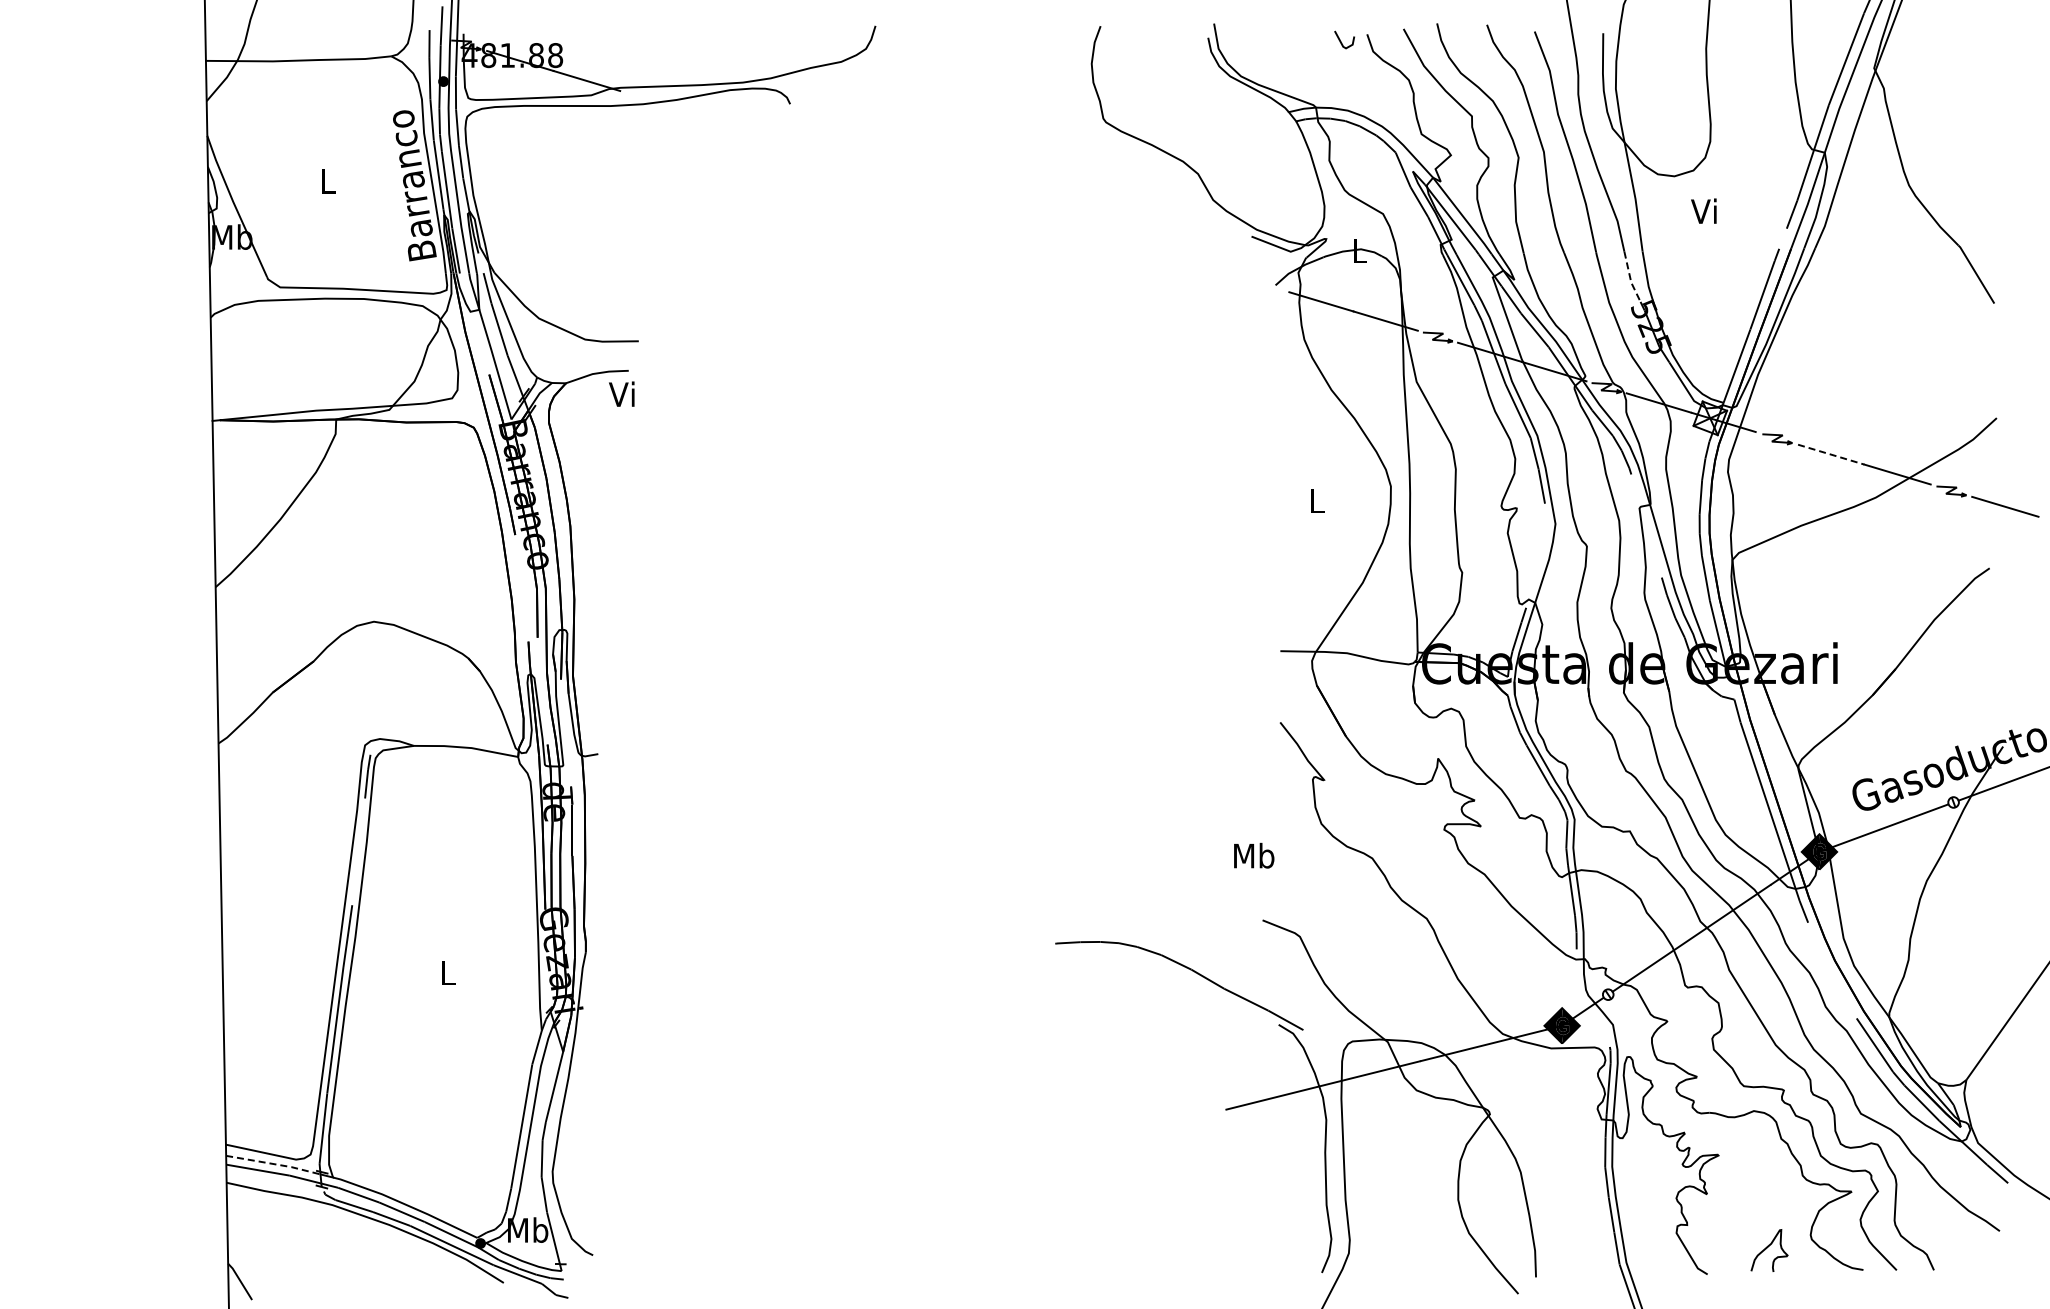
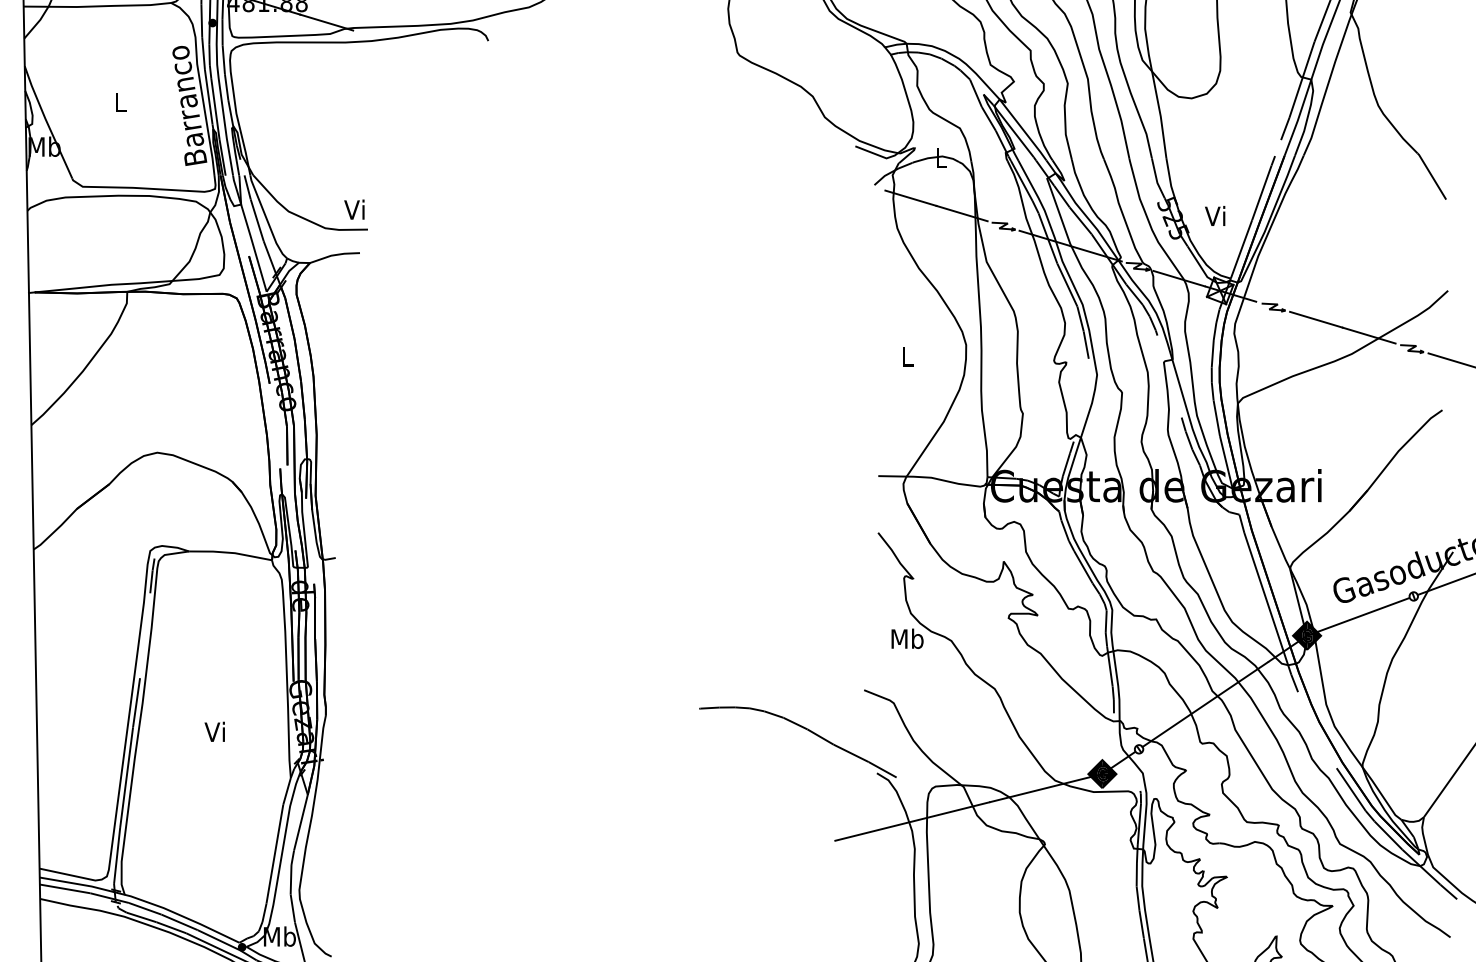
text: (1703, 210) -> (1214, 215), moved
line: (1630, 278) -> (1156, 179), dashed -> solid
text: (621, 393) -> (354, 209), moved
line: (1831, 454) -> (1316, 319), dashed -> solid
text: (1254, 855) -> (907, 638), moved
text: (445, 972) -> (214, 731), L -> Vi
line: (274, 1164) -> (78, 884), dashed -> solid

